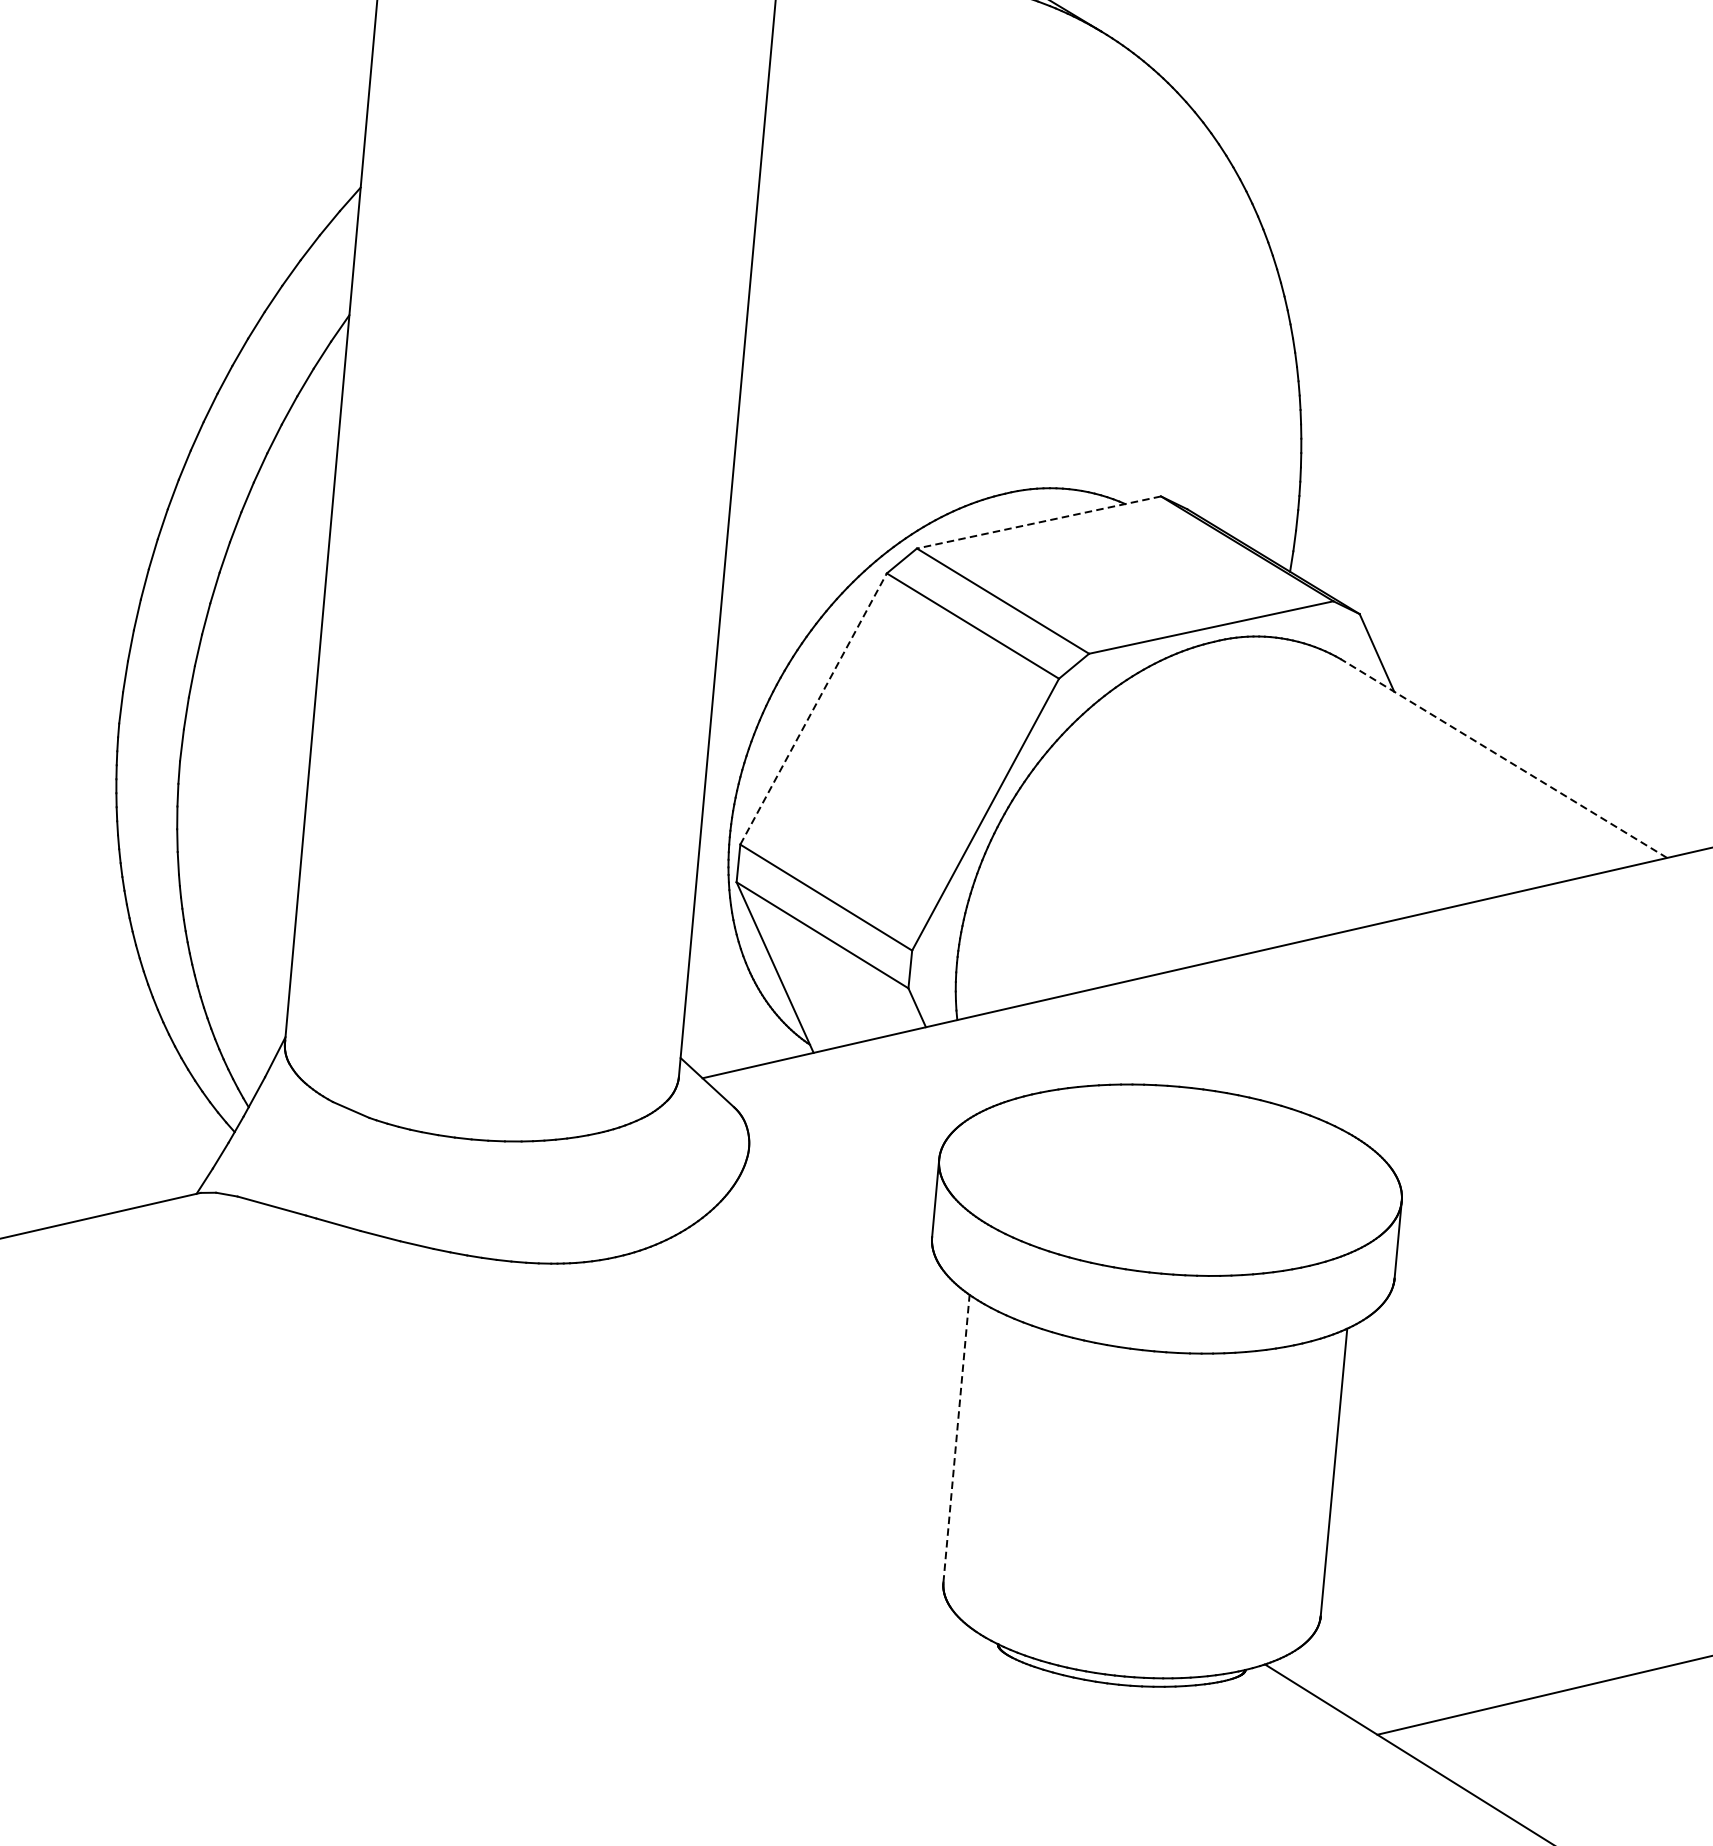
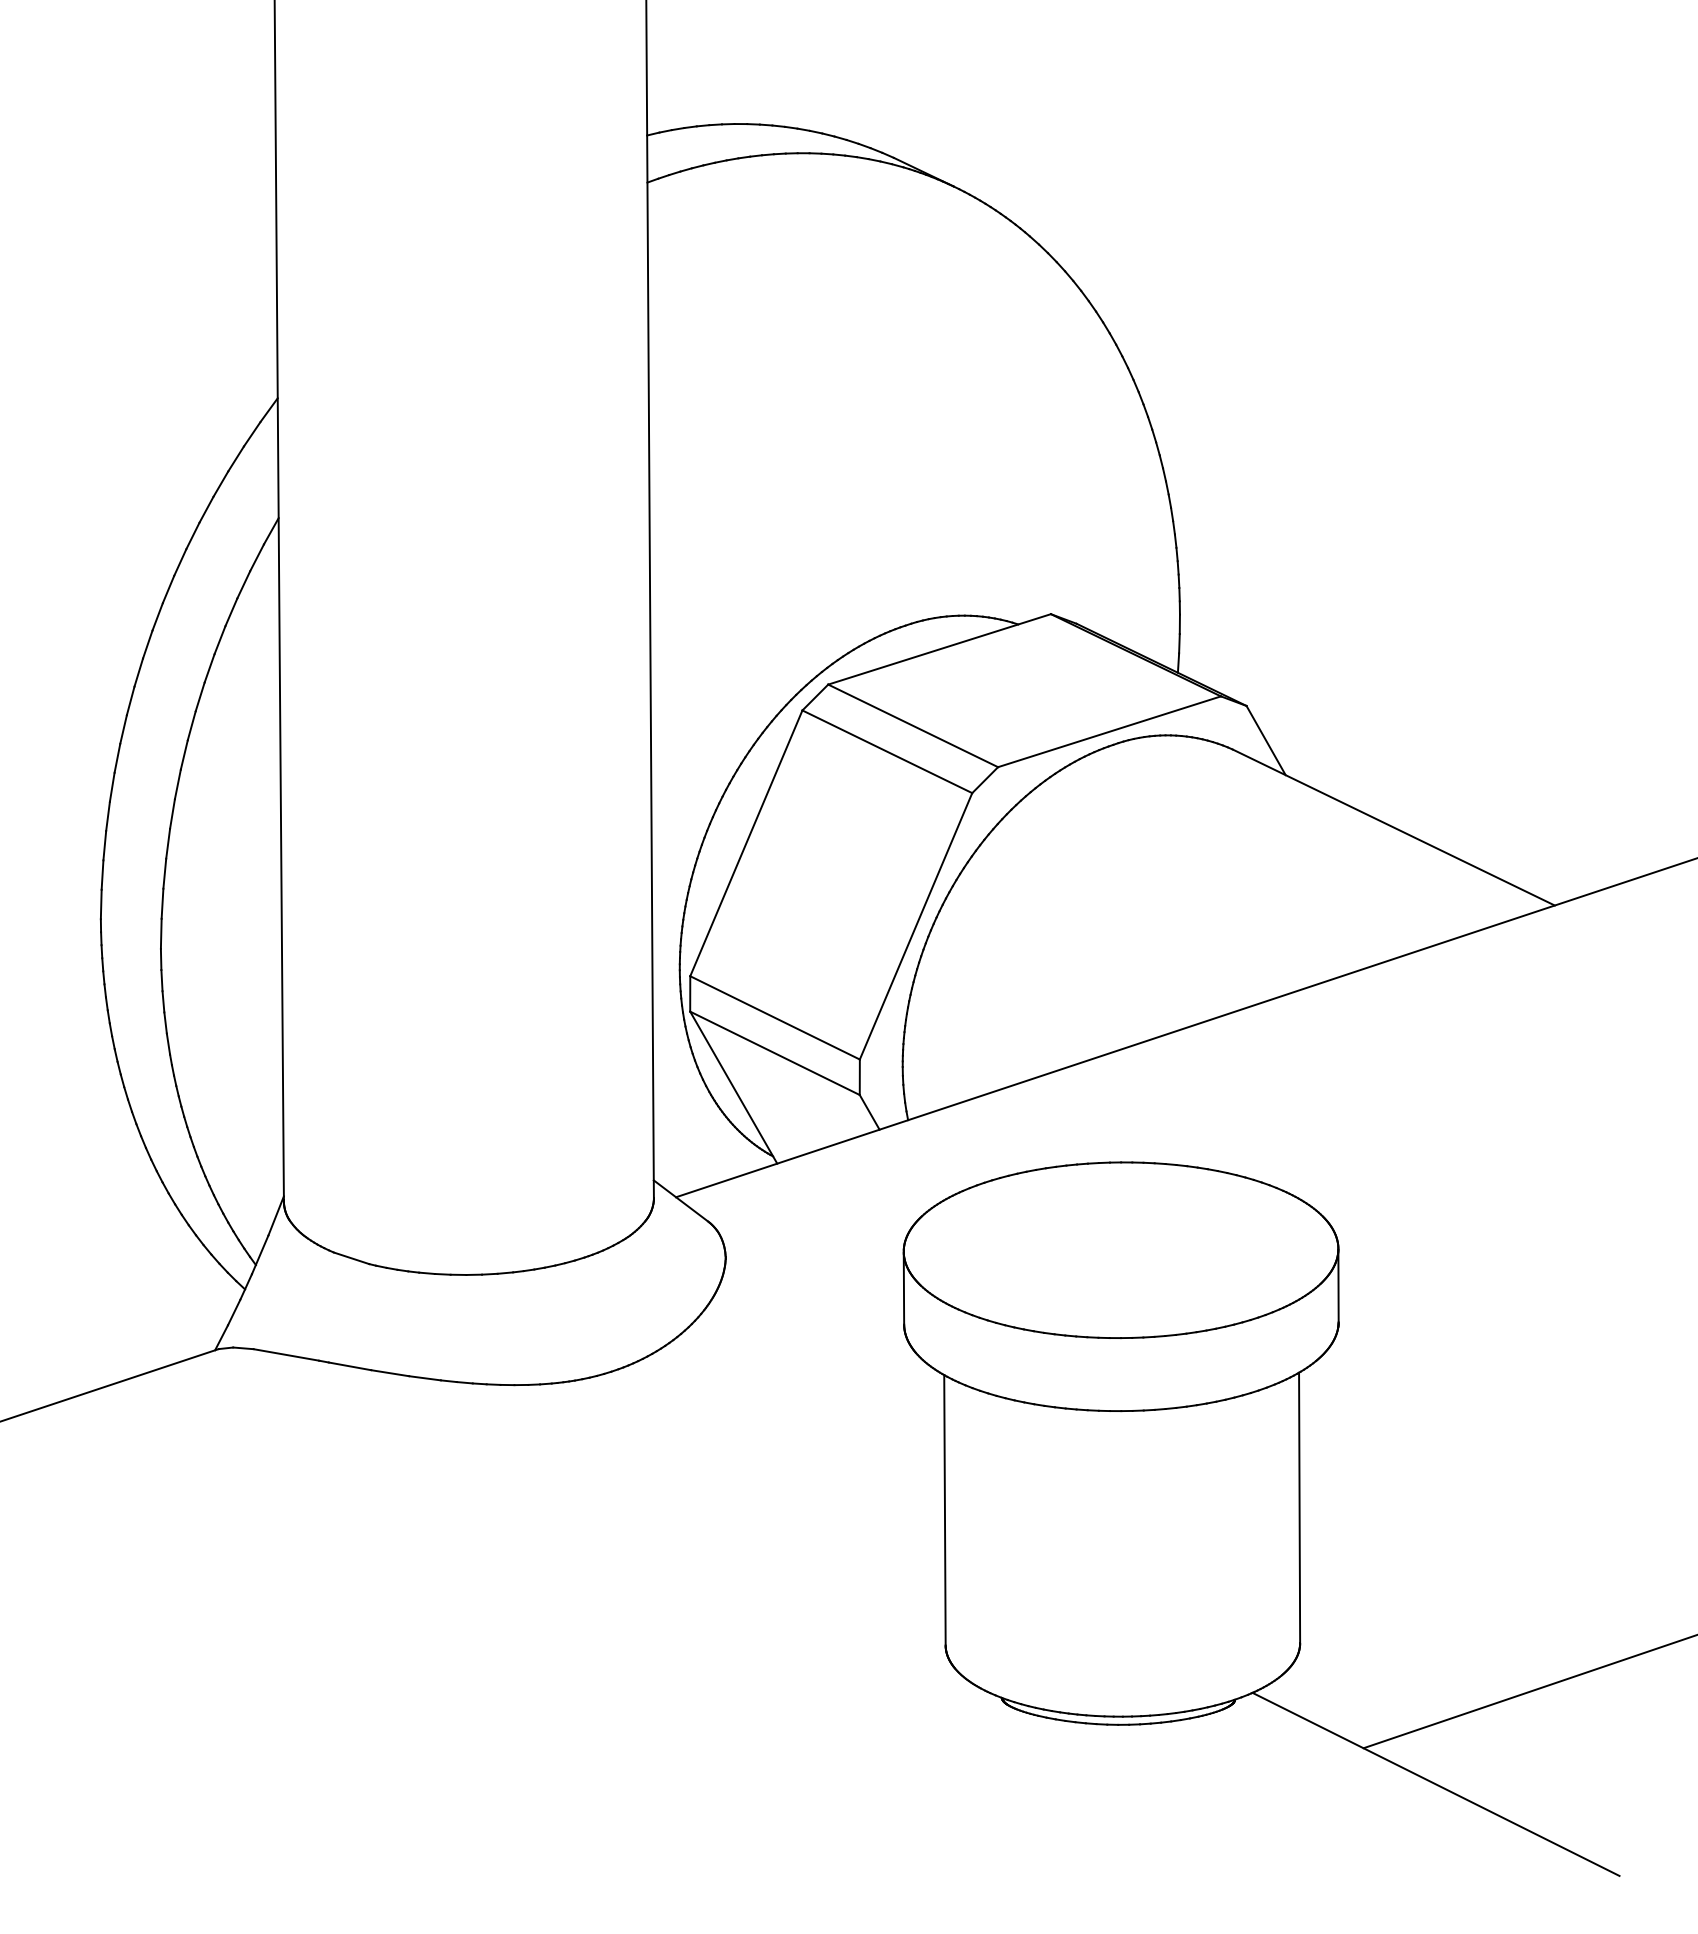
line: (1038, 522) -> (939, 649), dashed -> solid
line: (813, 708) -> (746, 842), dashed -> solid
line: (1503, 758) -> (1393, 827), dashed -> solid
line: (956, 1437) -> (944, 1509), dashed -> solid

